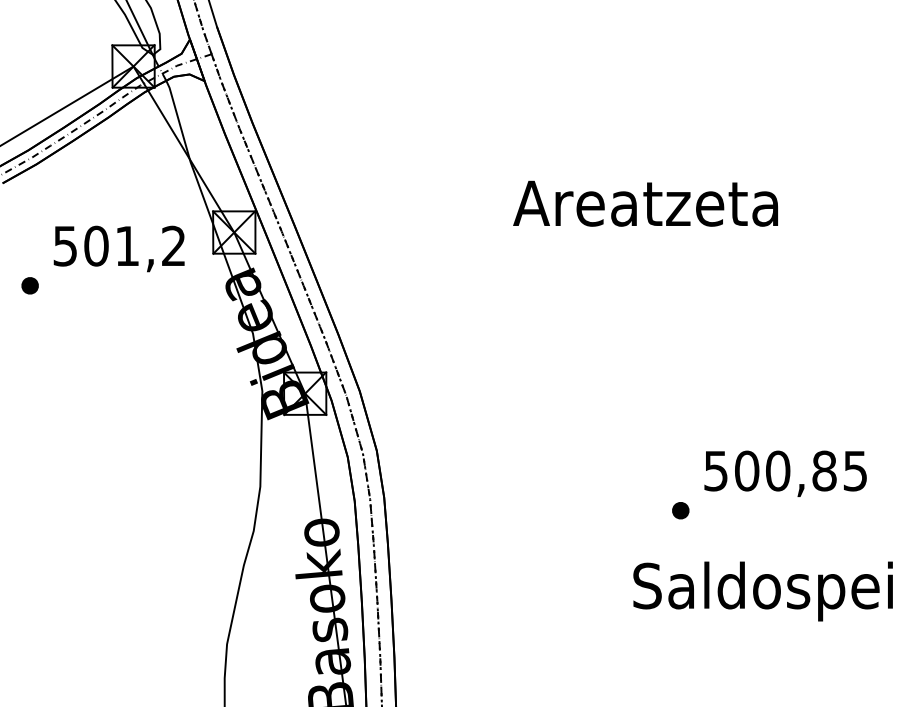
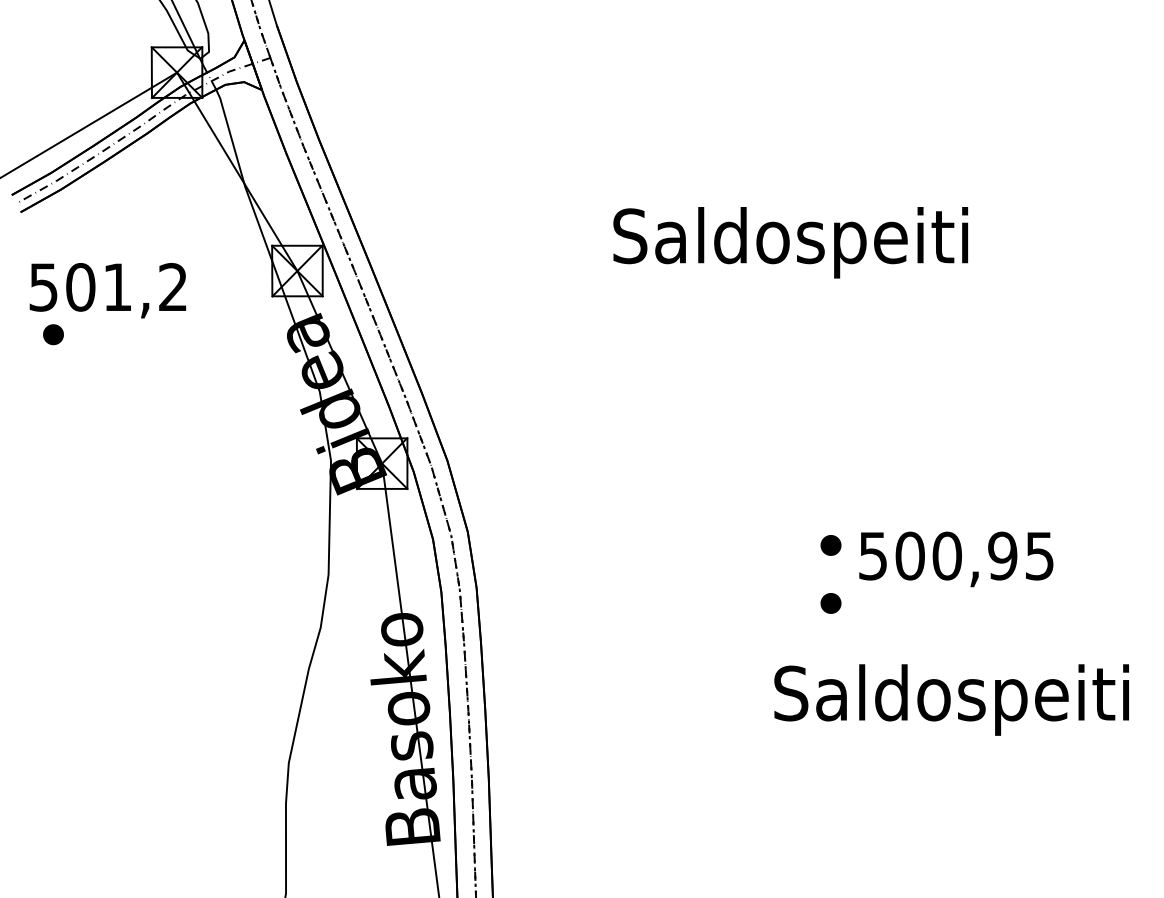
text: (646, 208) -> (790, 242), Areatzeta -> Saldospeiti
text: (118, 248) -> (107, 290), moved
part: (680, 462) -> (830, 545), added
text: (824, 470) -> (1002, 555), 500,85 -> 500,95

